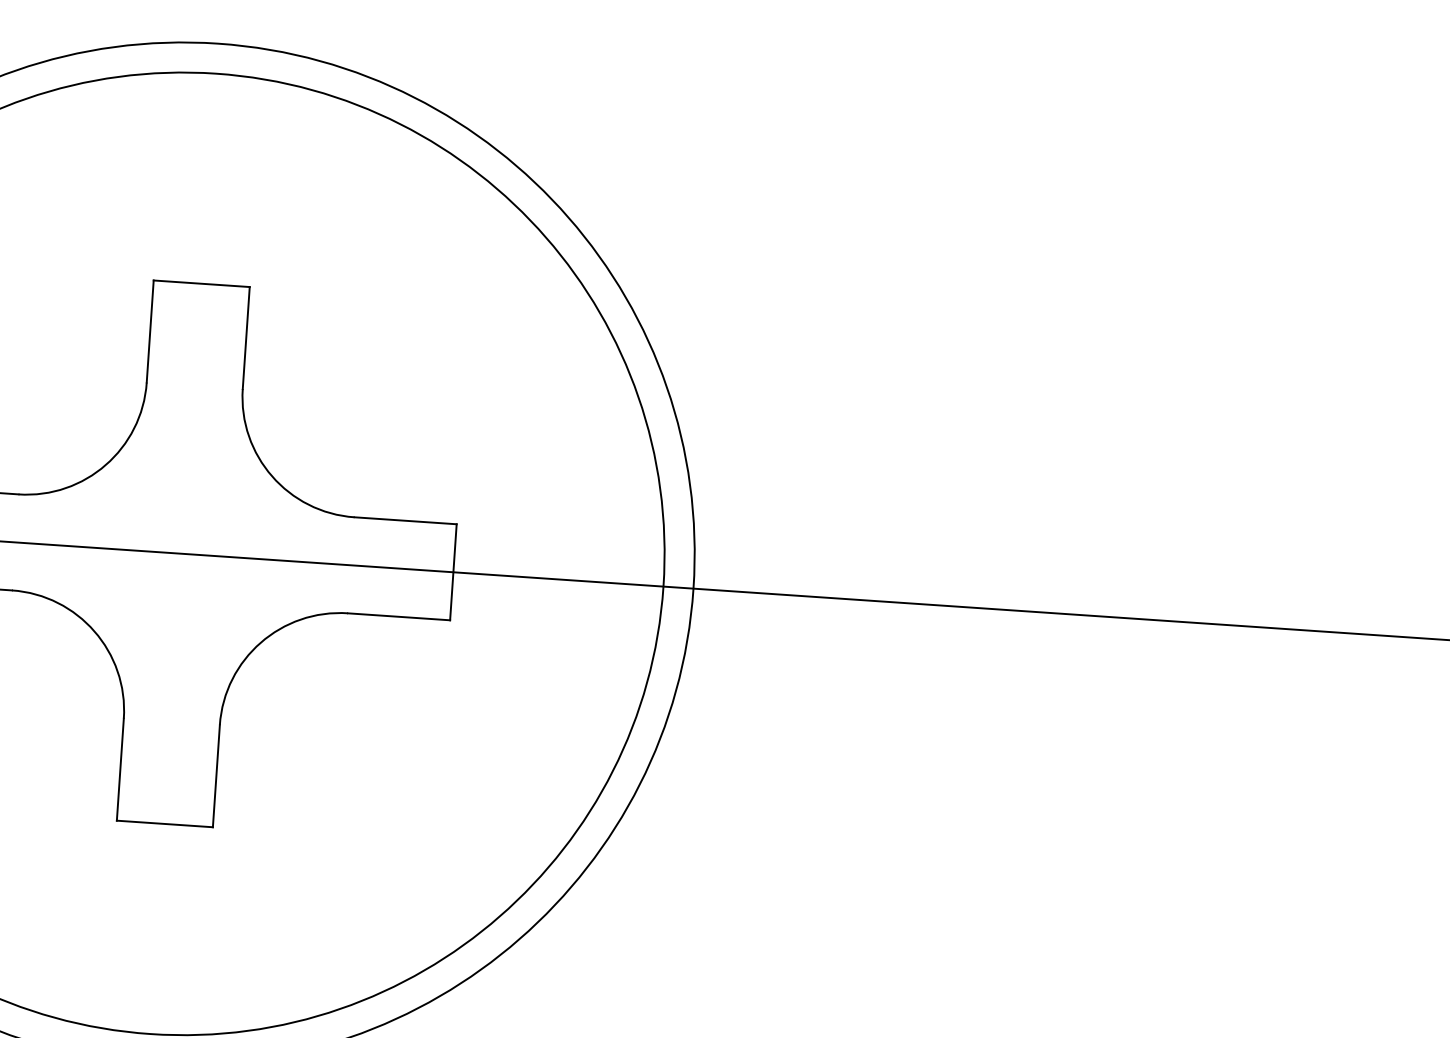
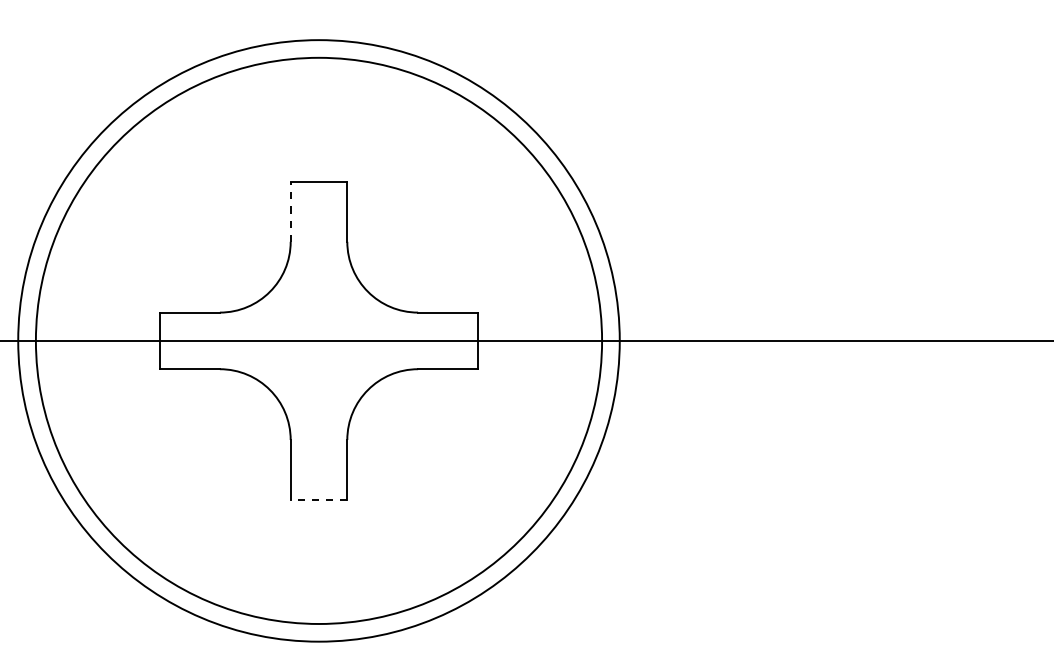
line: (149, 331) -> (290, 211), solid -> dashed
line: (163, 824) -> (318, 500), solid -> dashed

